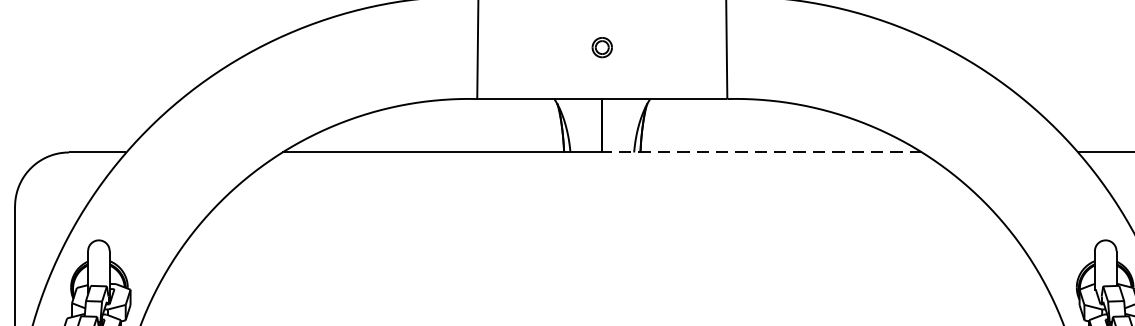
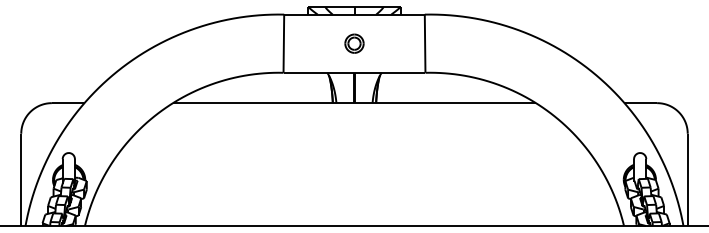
part: (602, 47) -> (354, 43), size x1.67
line: (762, 153) -> (445, 103), dashed -> solid

